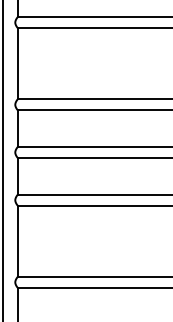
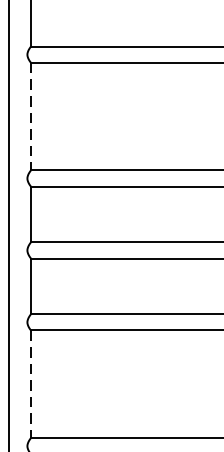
line: (17, 63) -> (30, 116), solid -> dashed
line: (17, 241) -> (30, 384), solid -> dashed

